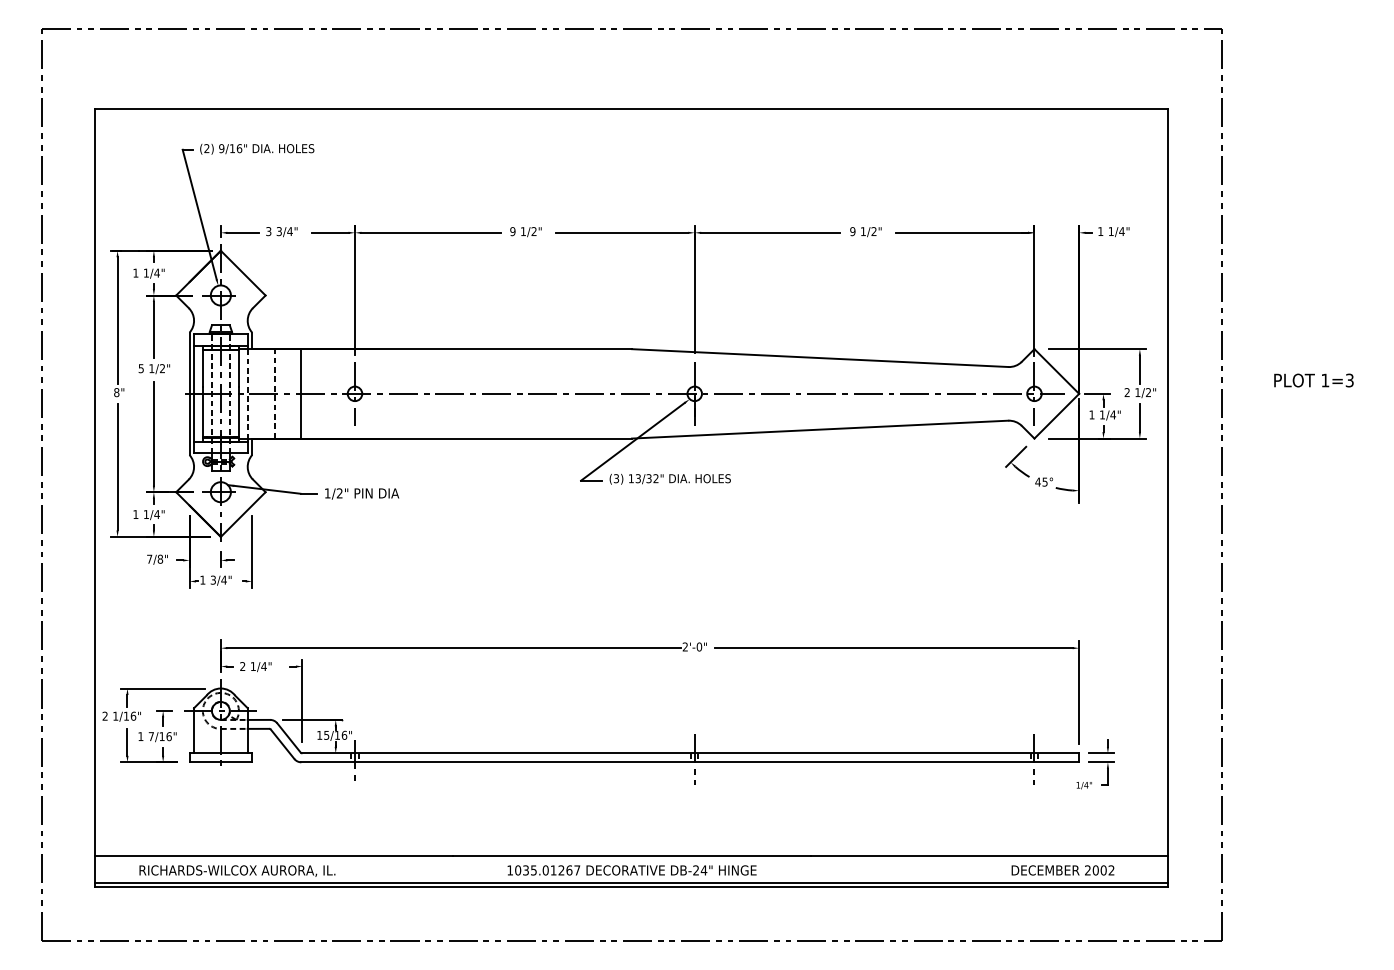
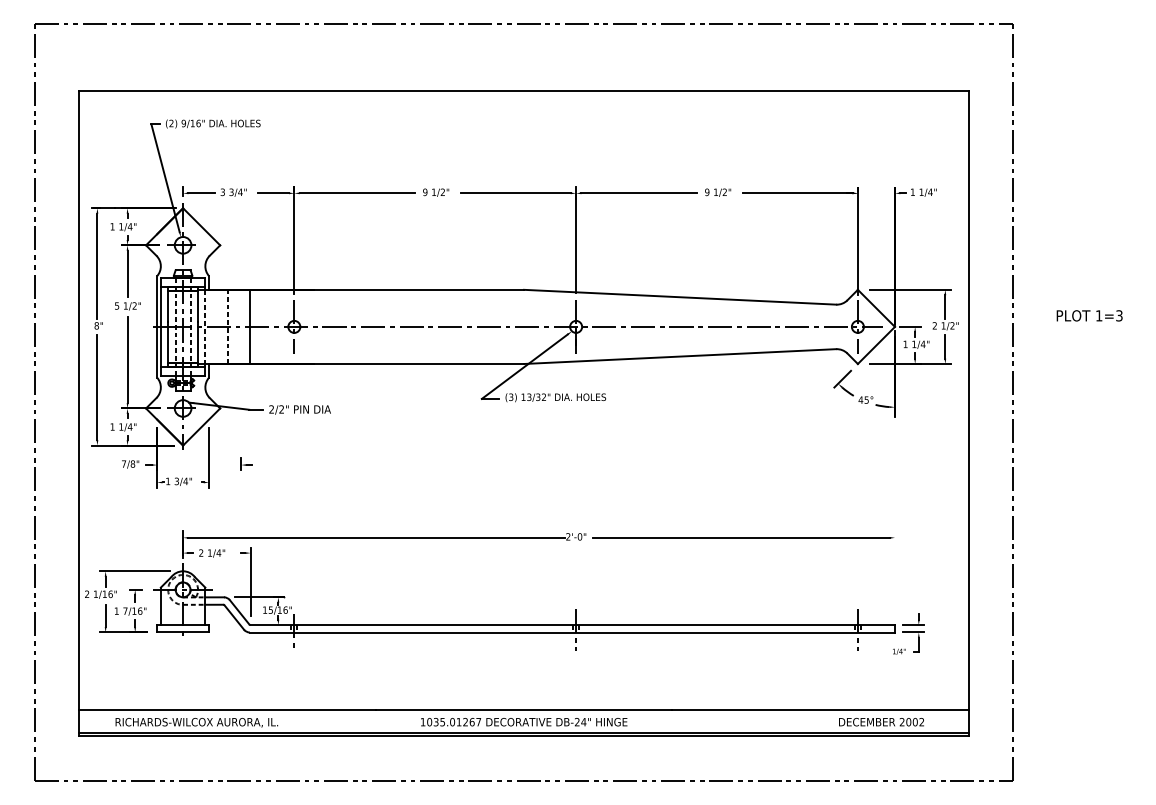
text: (327, 493) -> (271, 409), 1/2" -> 2/2"
part: (227, 559) -> (246, 464), moved
line: (1079, 692) -> (895, 574), removed

